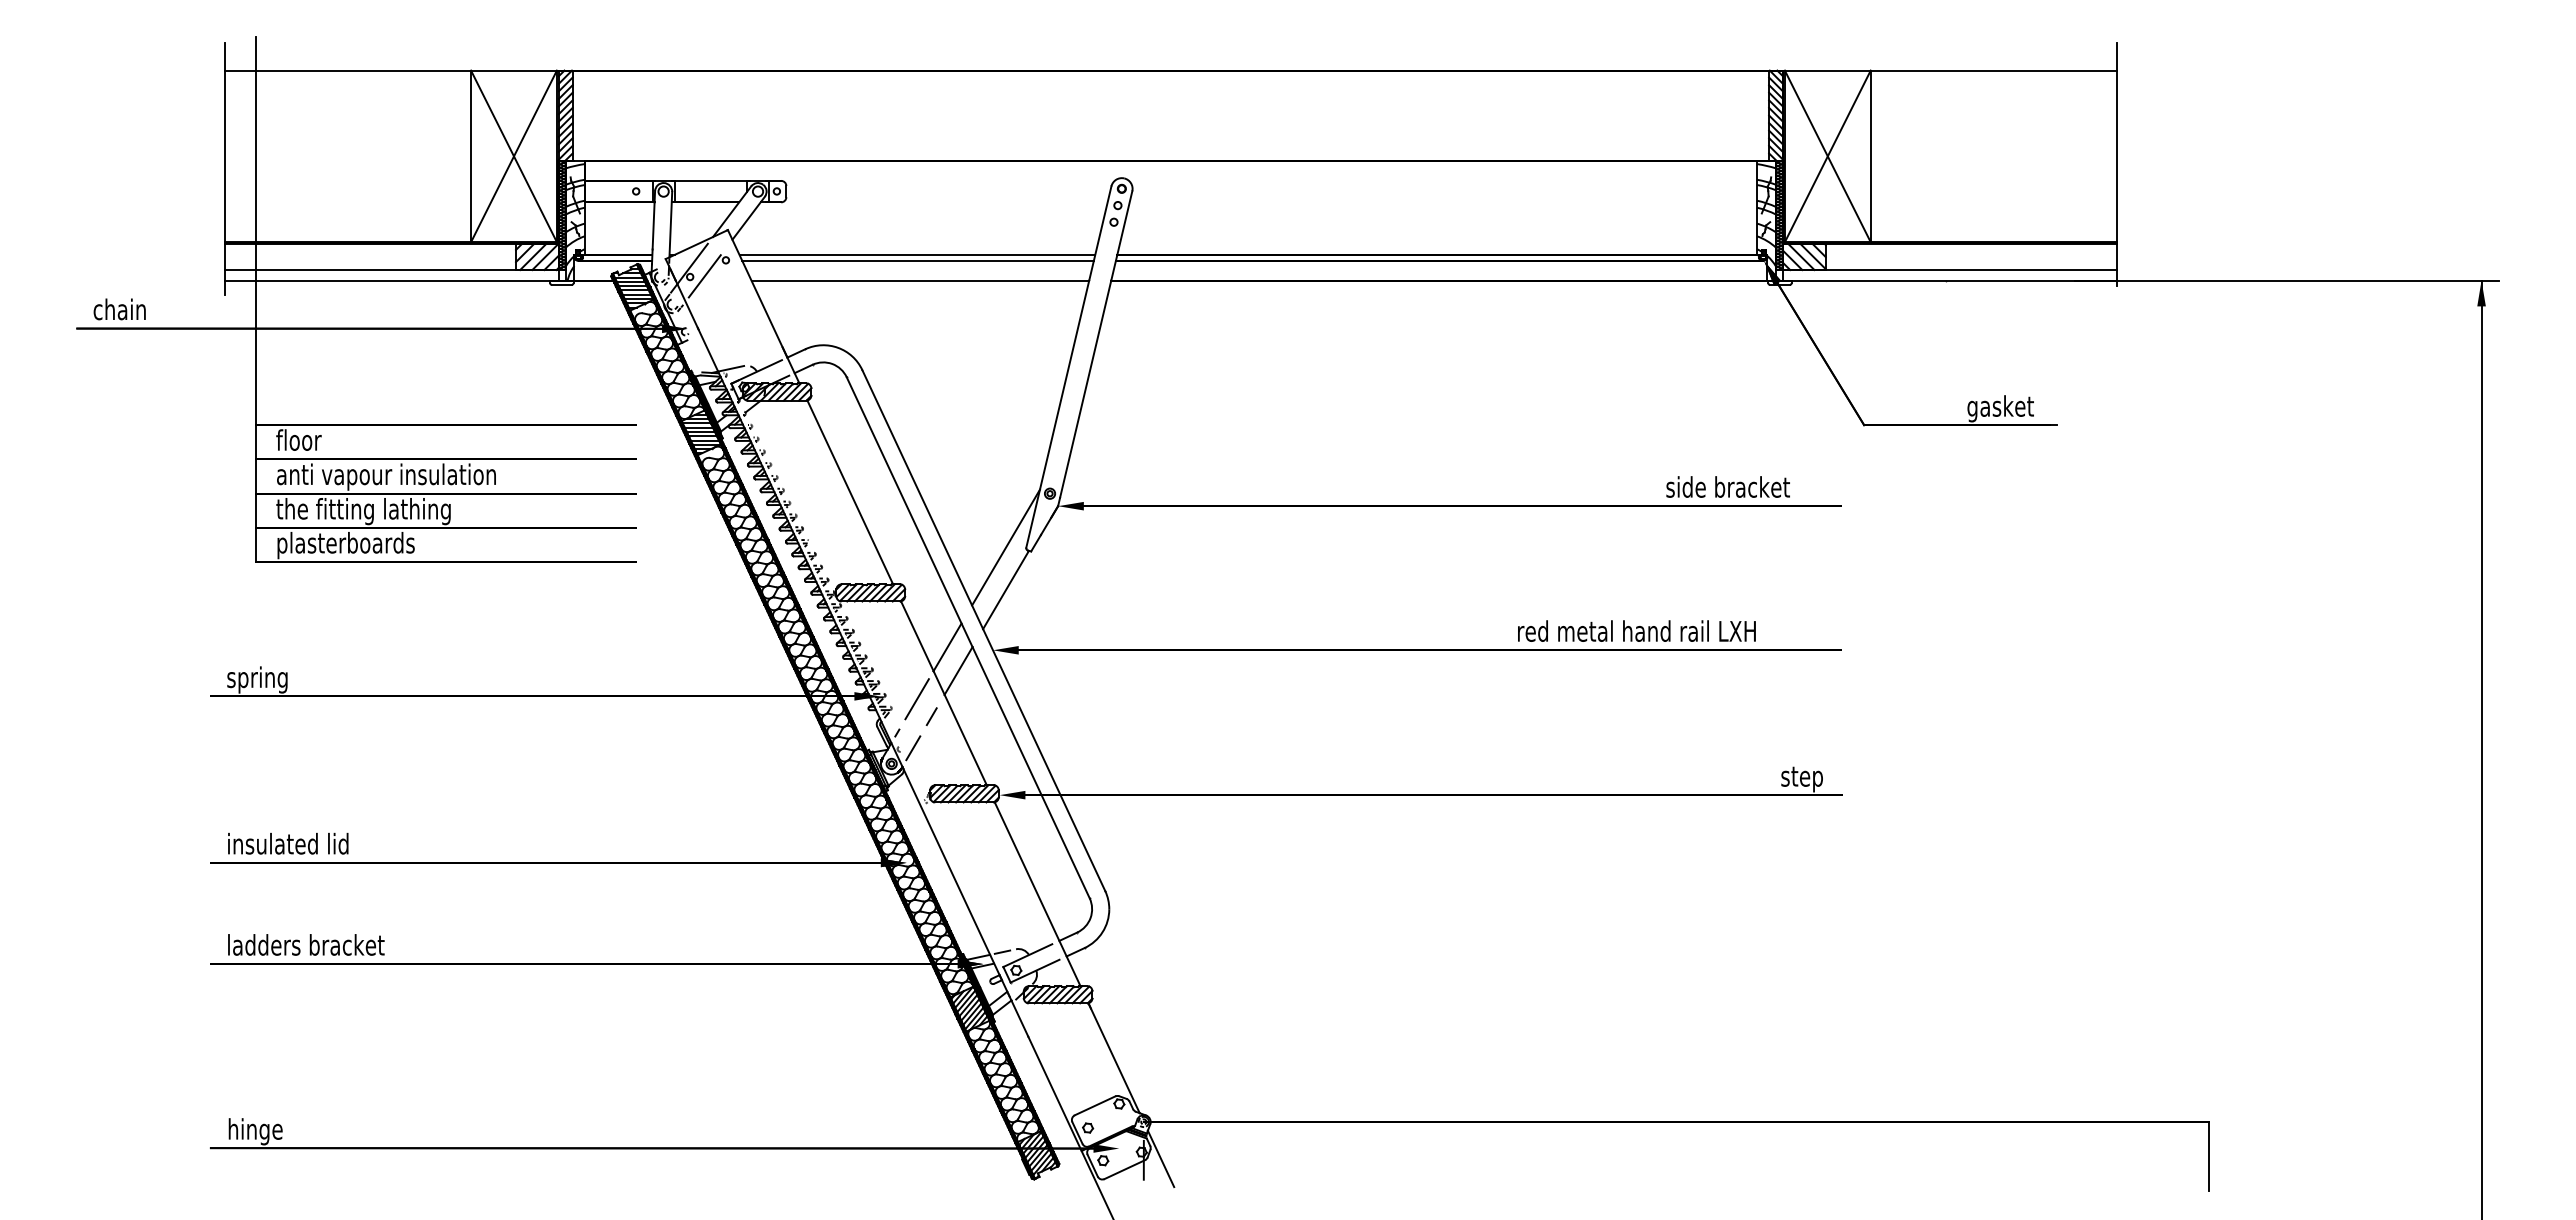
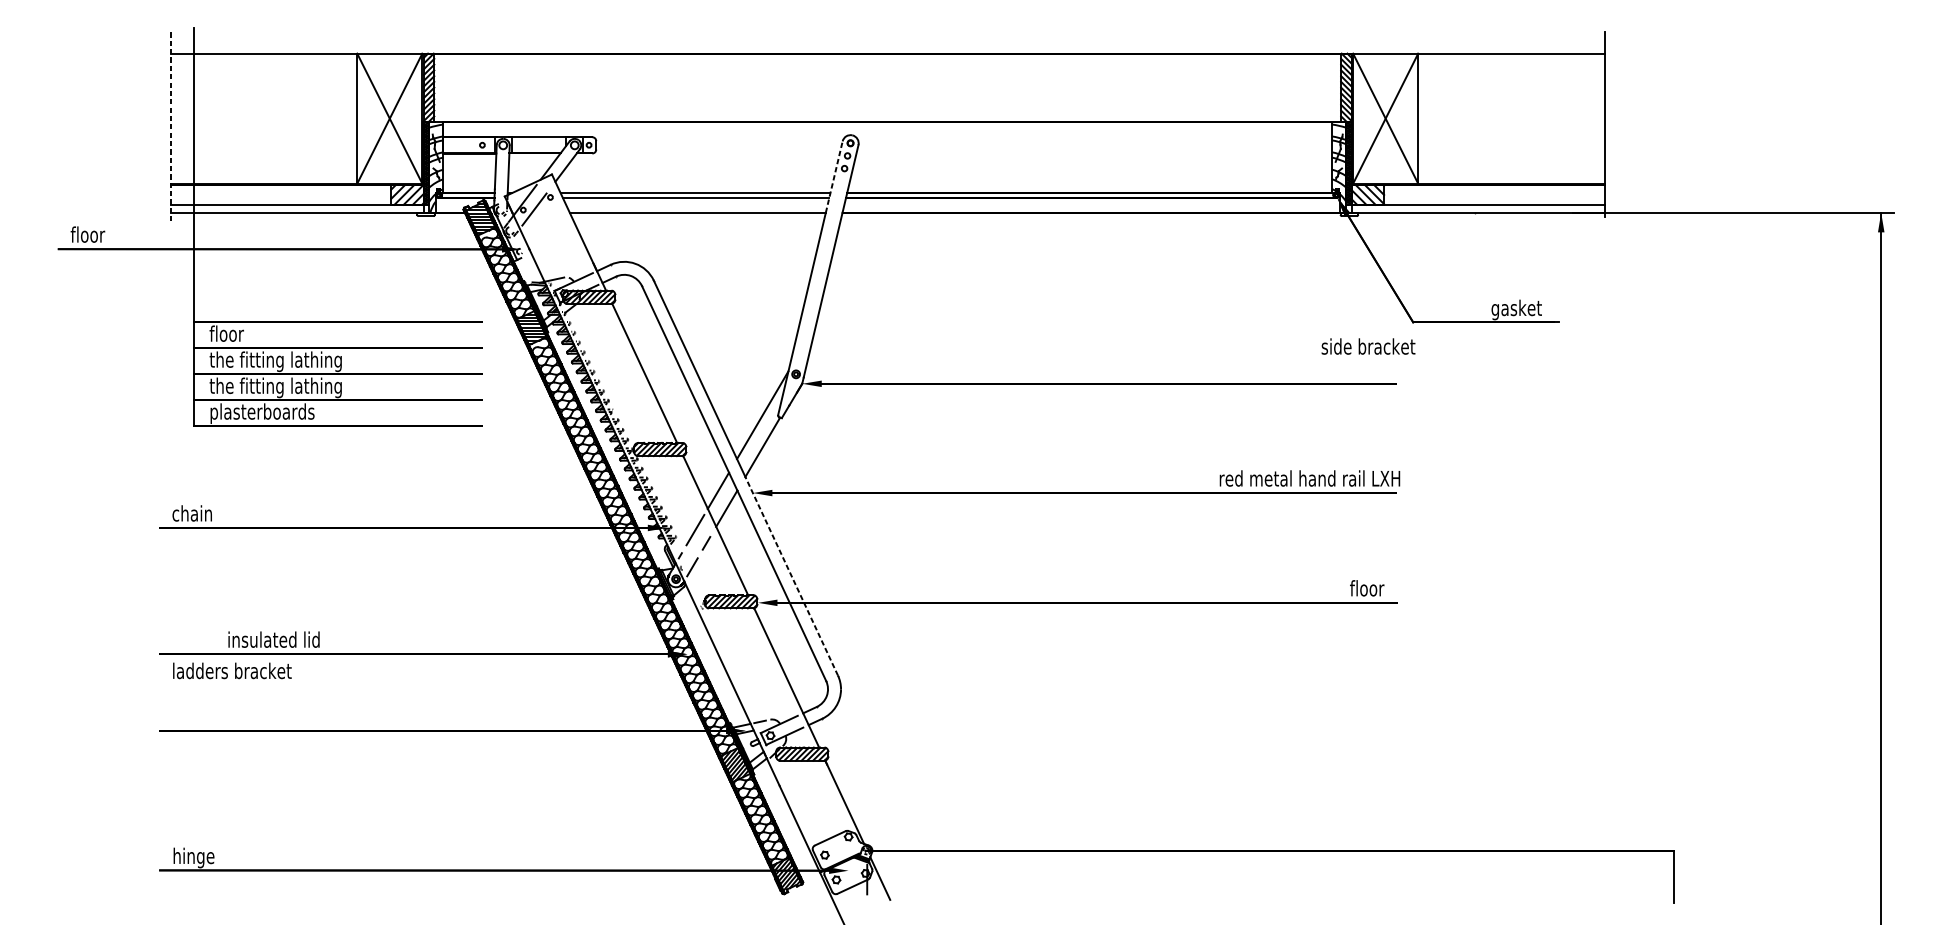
line: (224, 168) -> (170, 127), solid -> dashed
line: (1100, 233) -> (834, 177), solid -> dashed
text: (119, 309) -> (90, 234), chain -> floor
text: (385, 476) -> (292, 361), anti vapour insulation -> the fitting lathing
text: (1727, 486) -> (1368, 346), moved
text: (1636, 630) -> (1309, 478), moved
text: (257, 679) -> (195, 515), spring -> chain
line: (1044, 760) -> (791, 576), solid -> dashed
text: (1803, 778) -> (1367, 590), step -> floor
text: (288, 843) -> (274, 639), moved
text: (306, 944) -> (232, 670), moved

